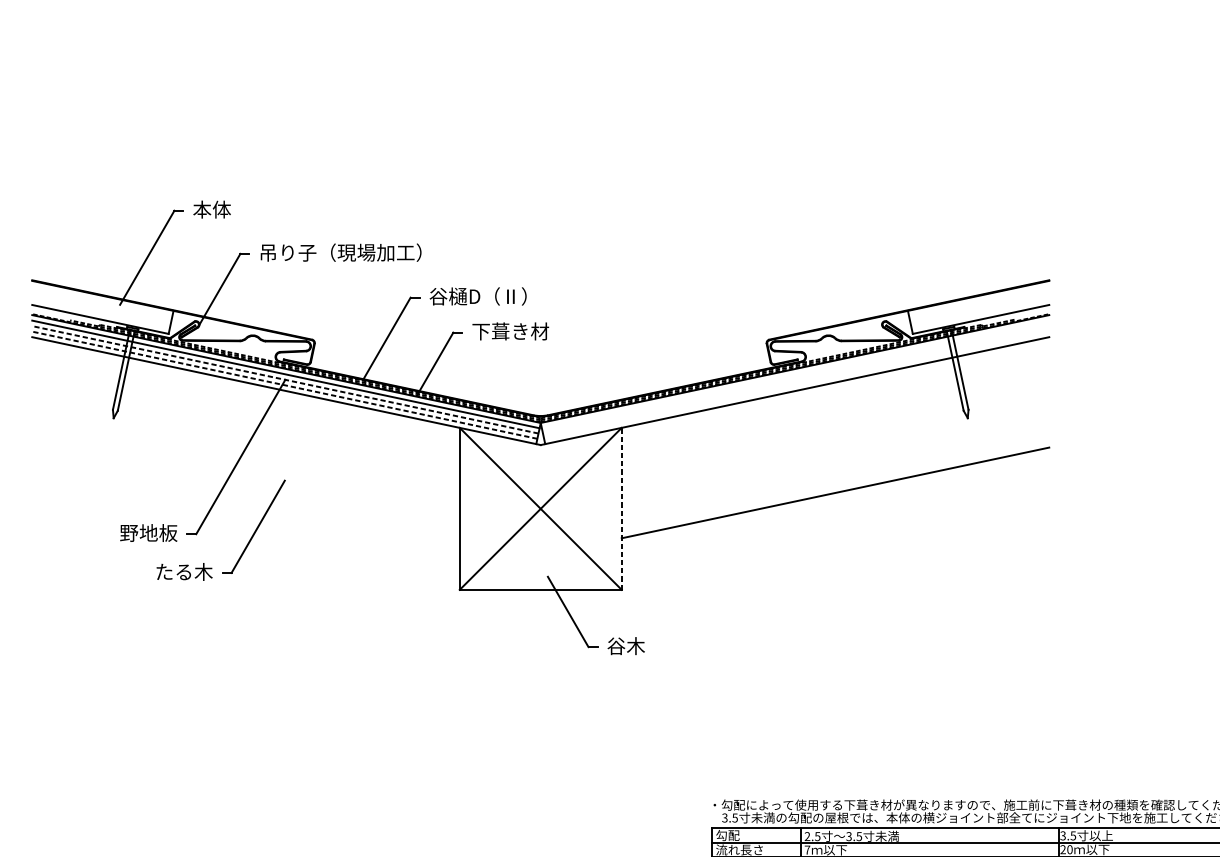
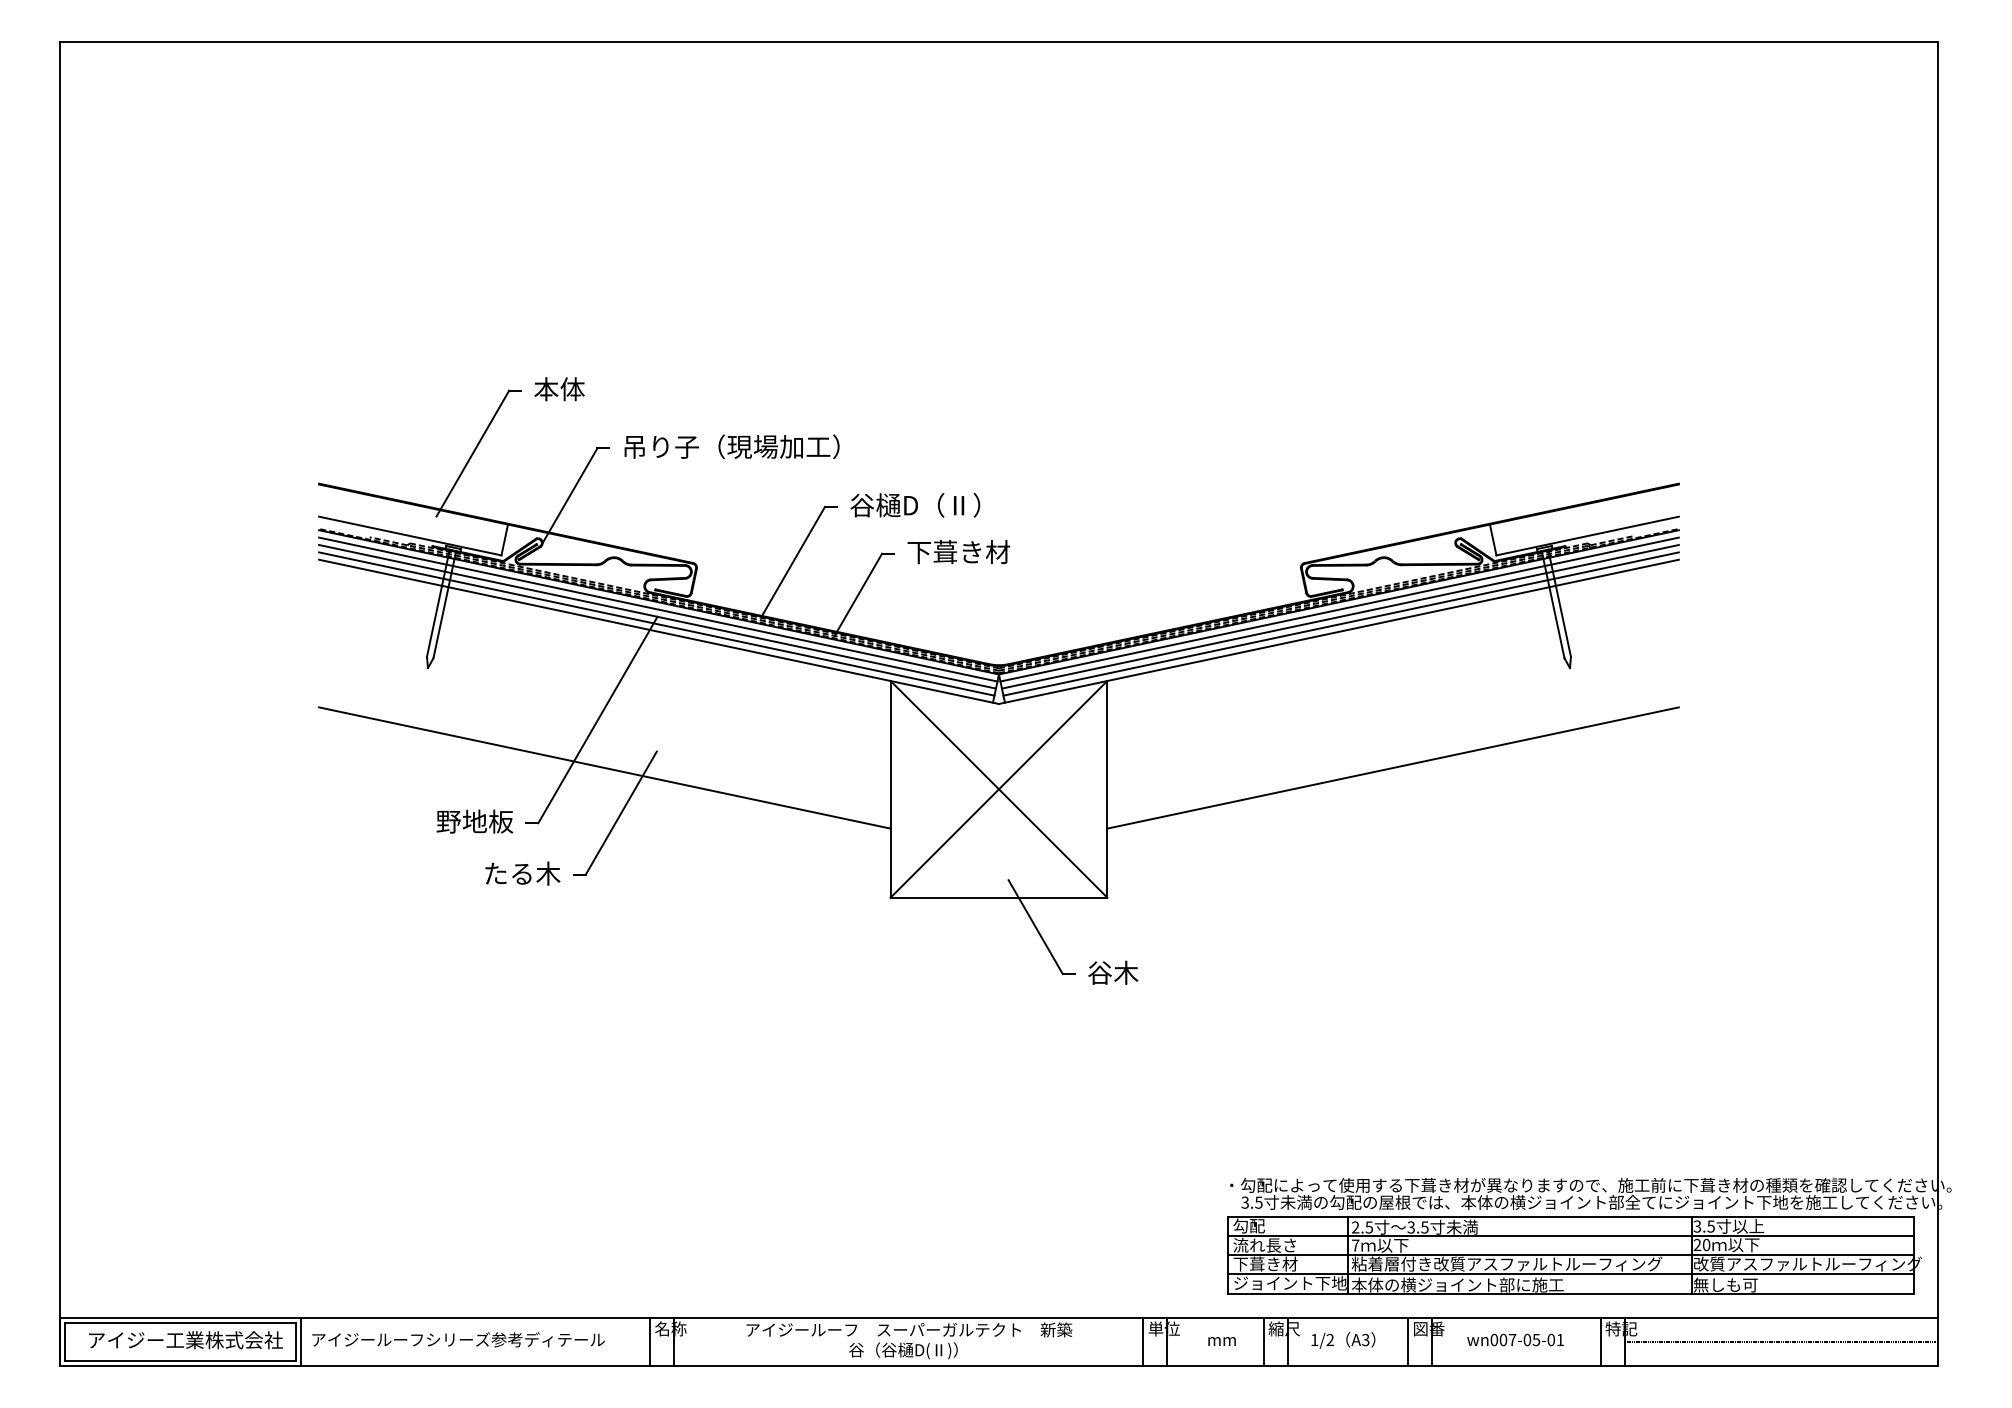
line: (795, 374) -> (1339, 609), added
line: (285, 379) -> (657, 616), dashed -> solid
line: (795, 379) -> (1339, 616), added
line: (284, 384) -> (656, 623), dashed -> solid
line: (796, 384) -> (1340, 623), added
line: (245, 492) -> (604, 767), added
line: (621, 508) -> (1107, 788), dashed -> solid

